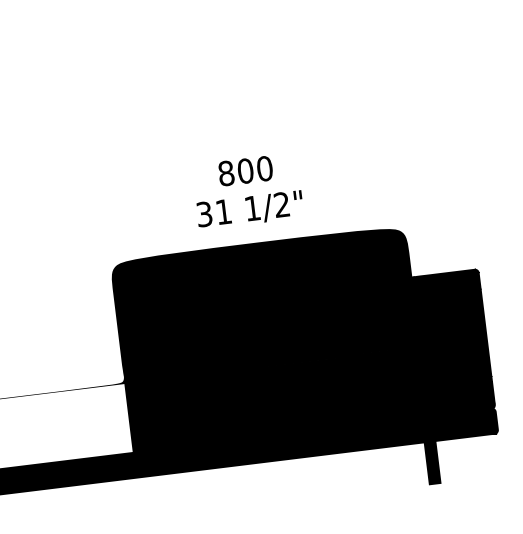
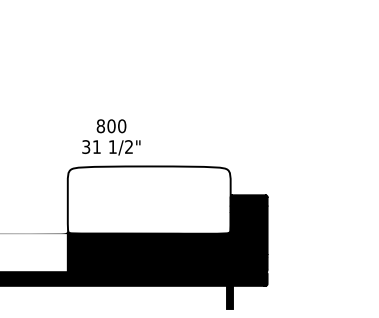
text: (248, 191) -> (111, 137), moved
fill: (263, 303) -> (148, 199), removed

